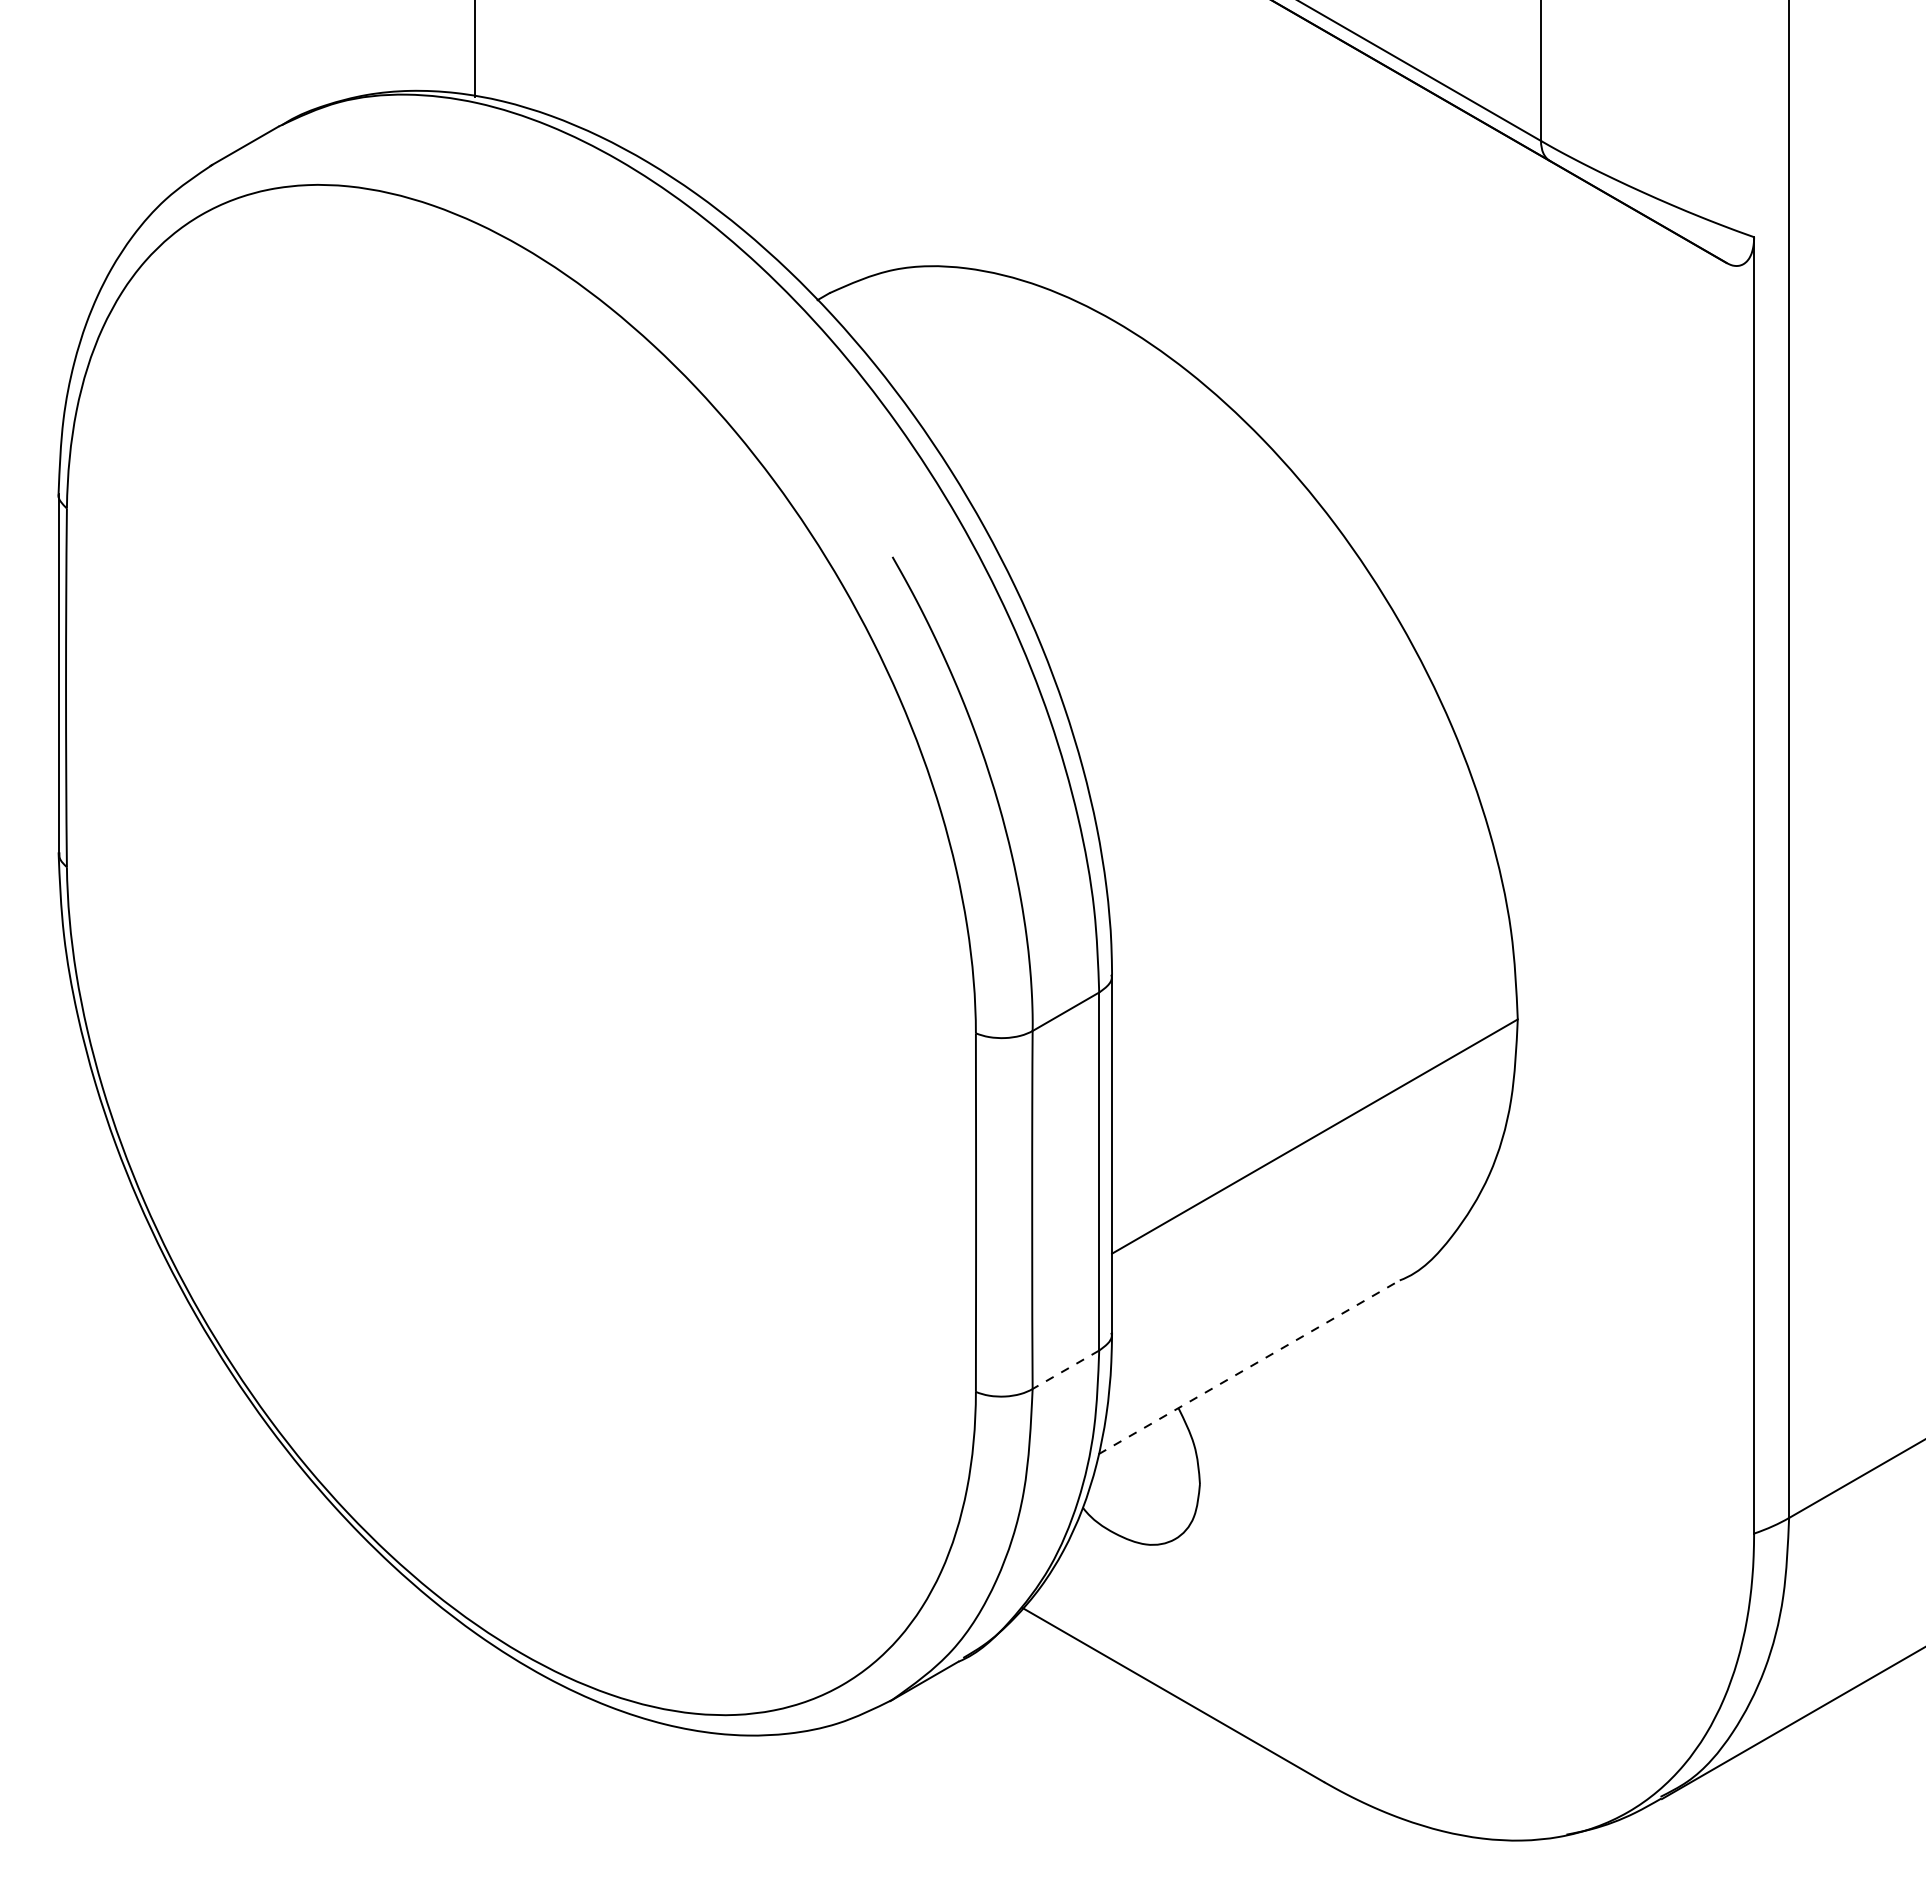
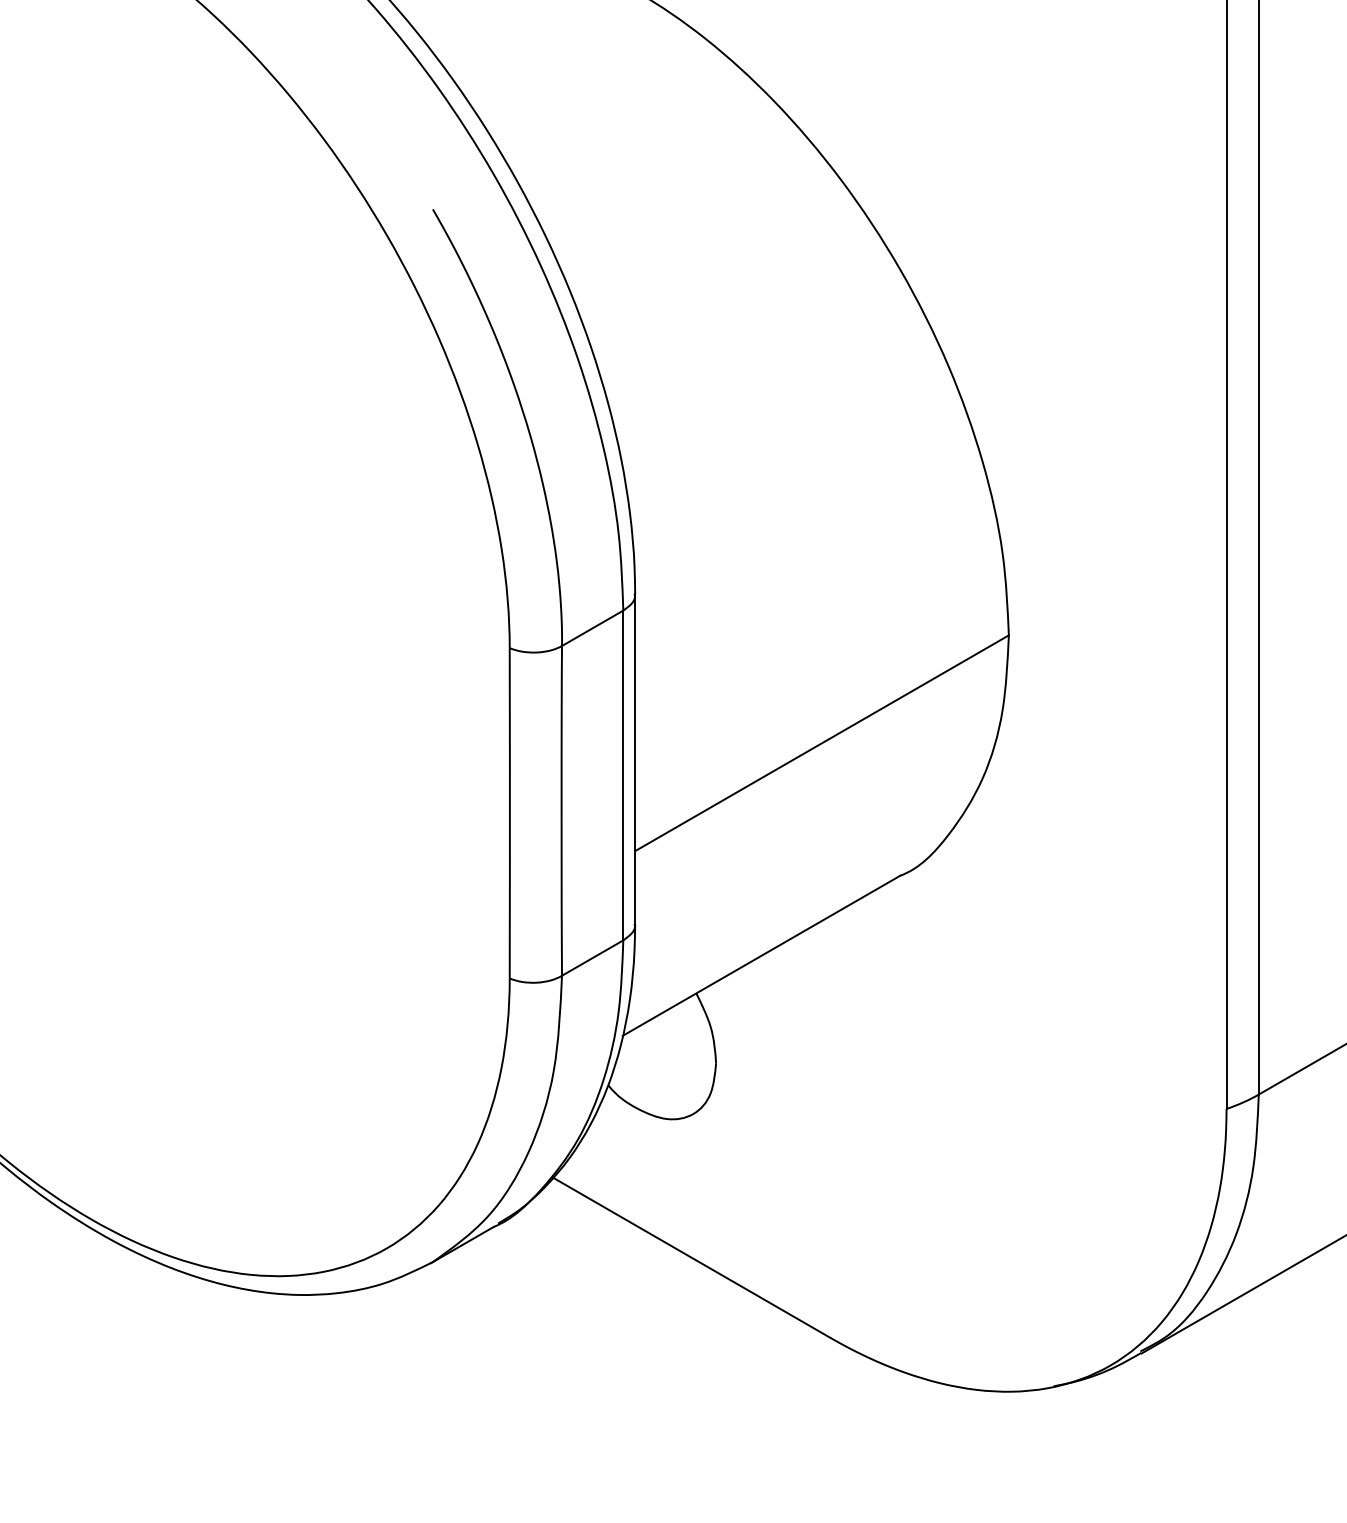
line: (1249, 1367) -> (761, 955), dashed -> solid
line: (1065, 1370) -> (592, 958), dashed -> solid

